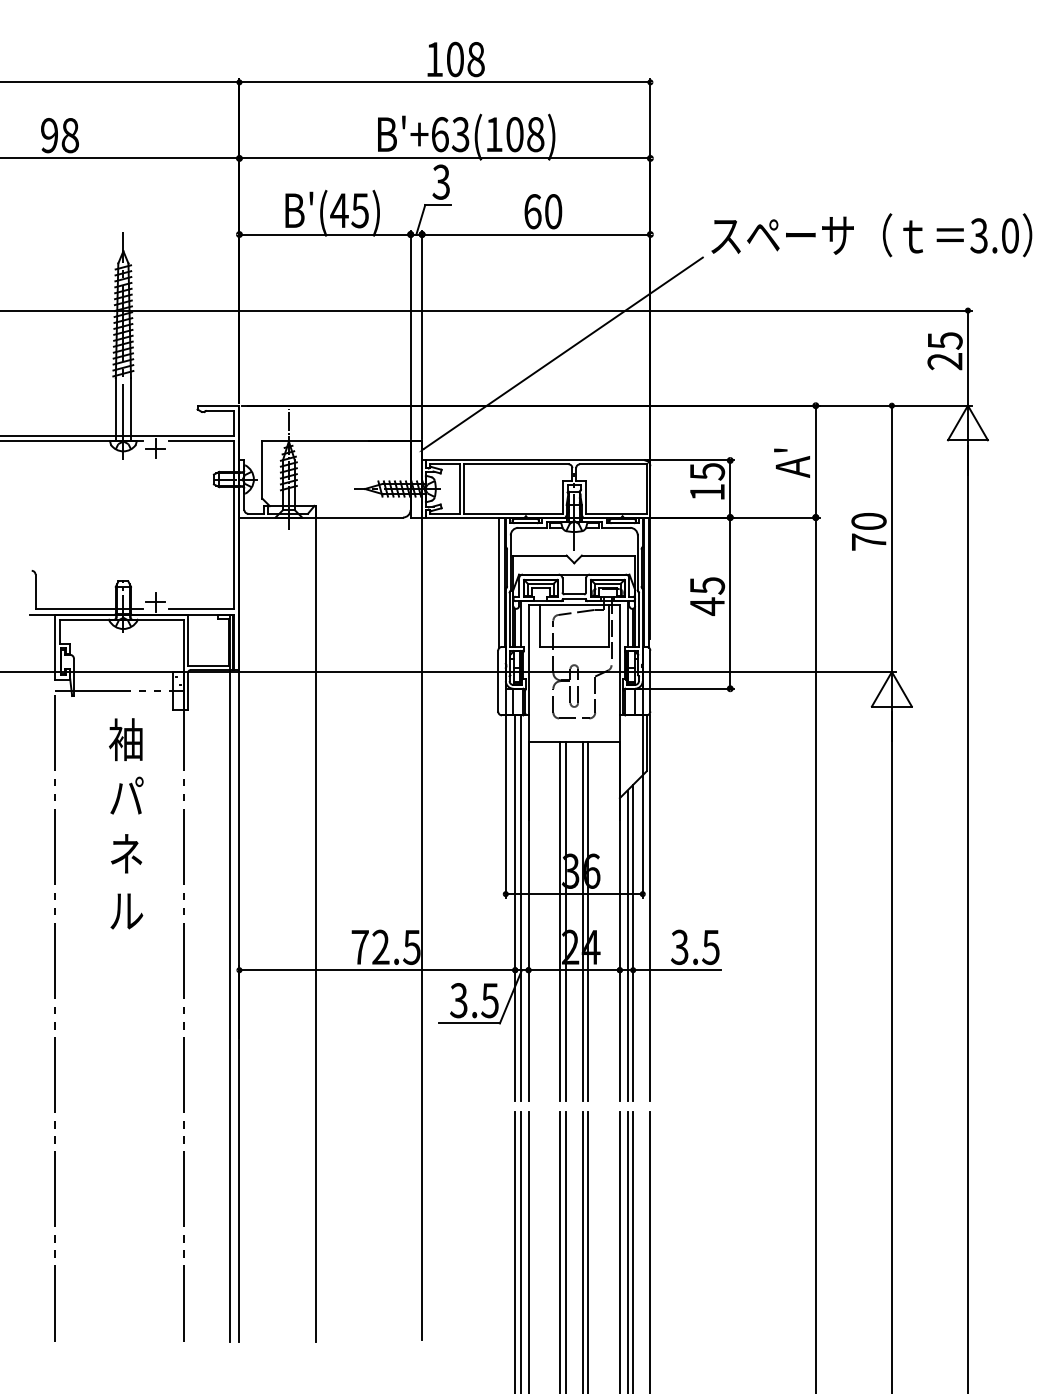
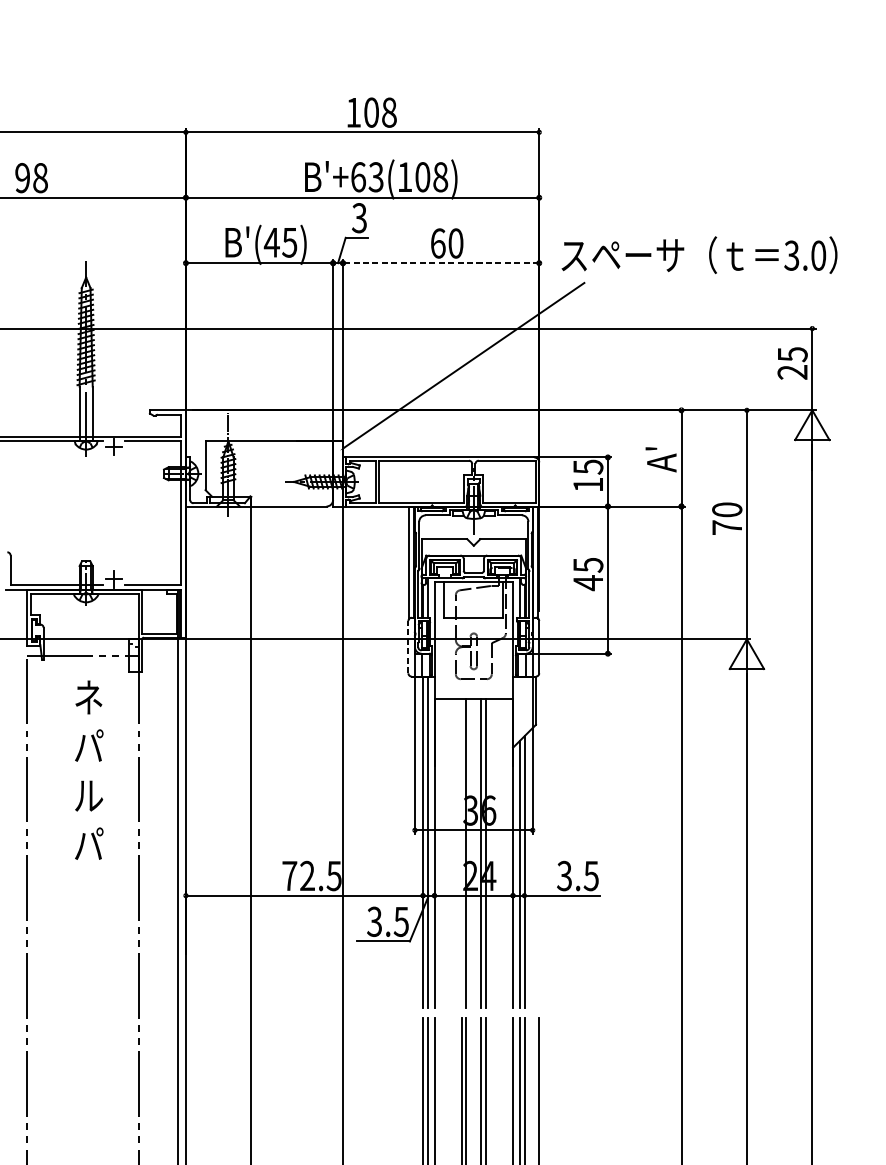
line: (535, 234) -> (440, 263), solid -> dashed
text: (871, 235) -> (699, 255), moved
line: (498, 680) -> (408, 646), solid -> dashed
text: (125, 739) -> (87, 697), 袖 -> ネ
text: (126, 853) -> (88, 795), ネ -> ル
line: (650, 907) -> (539, 841), removed
text: (126, 909) -> (88, 843), ル -> パ
line: (560, 921) -> (461, 853), removed

